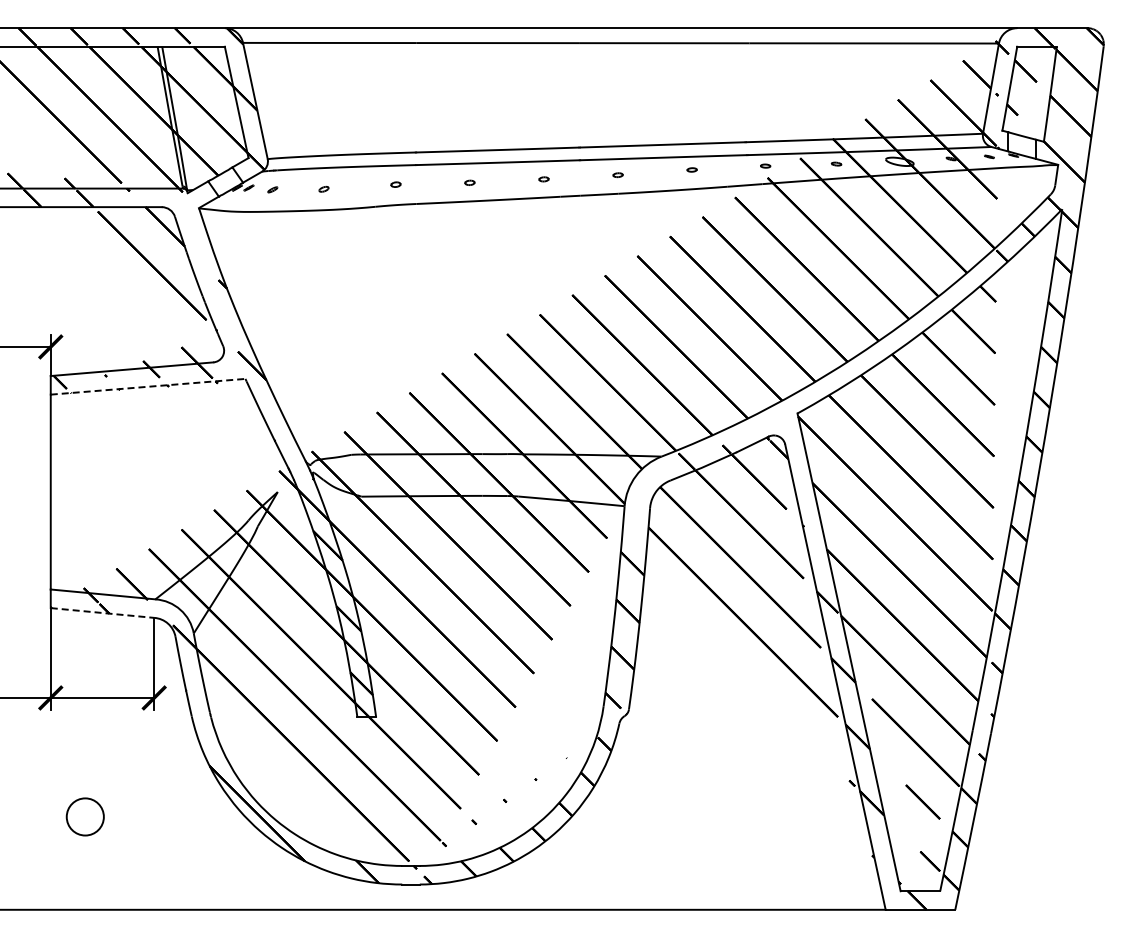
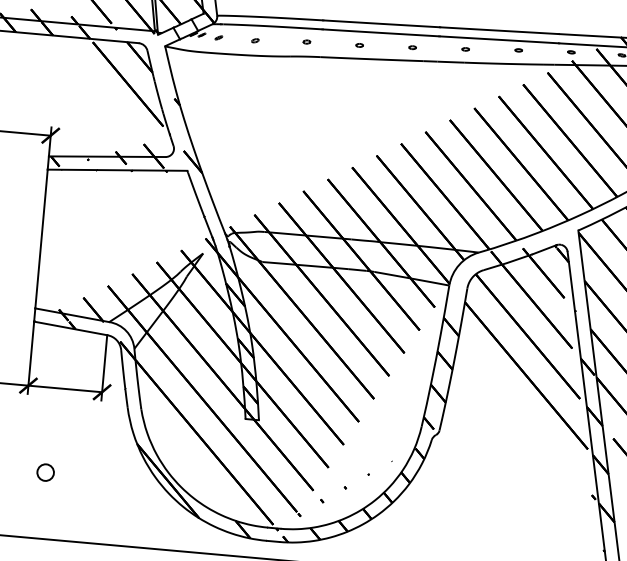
line: (148, 386) -> (117, 170), dashed -> solid
line: (102, 613) -> (70, 328), dashed -> solid
circle: (85, 816) -> (45, 472), size x0.62

